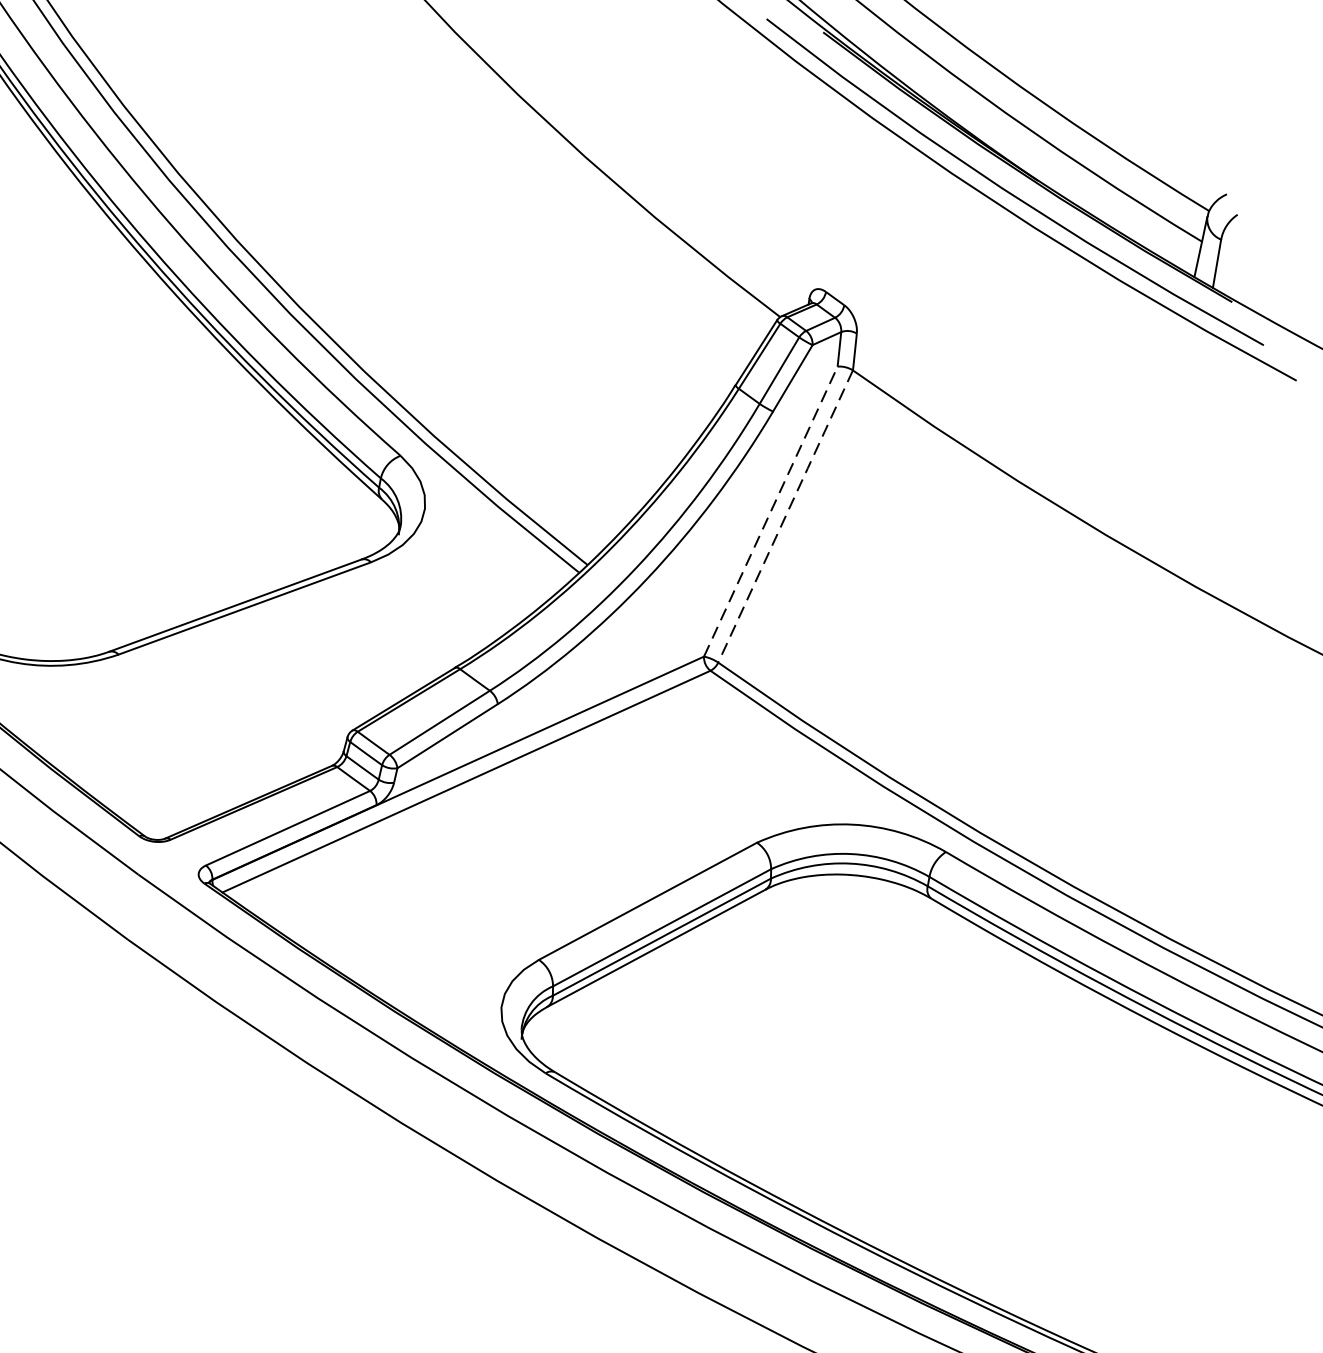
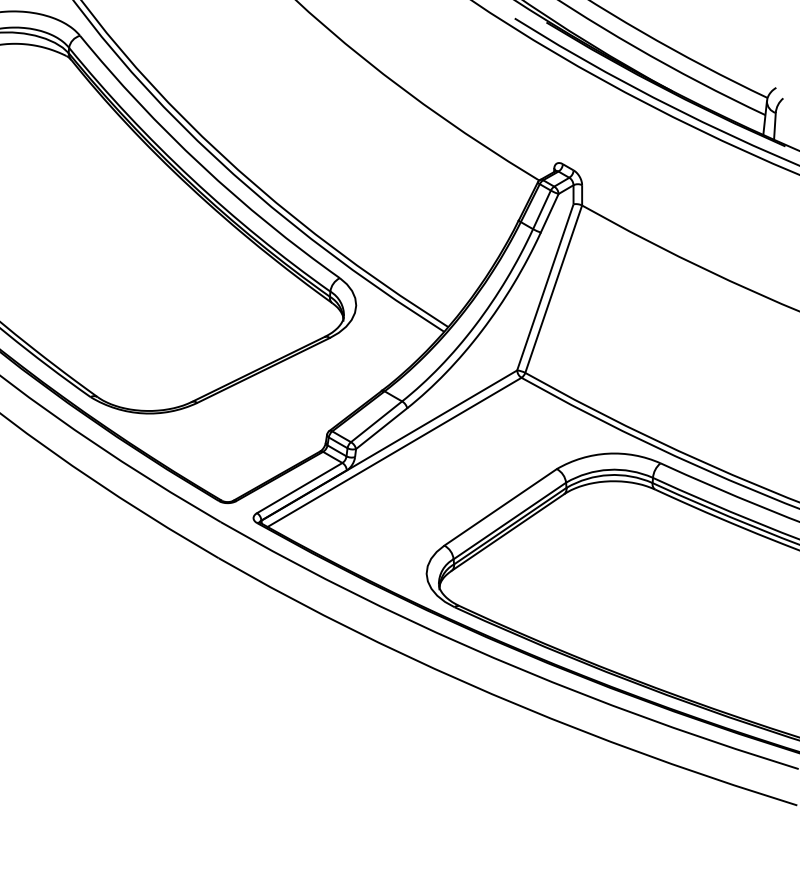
line: (771, 511) -> (545, 287), dashed -> solid
line: (787, 515) -> (554, 288), dashed -> solid

